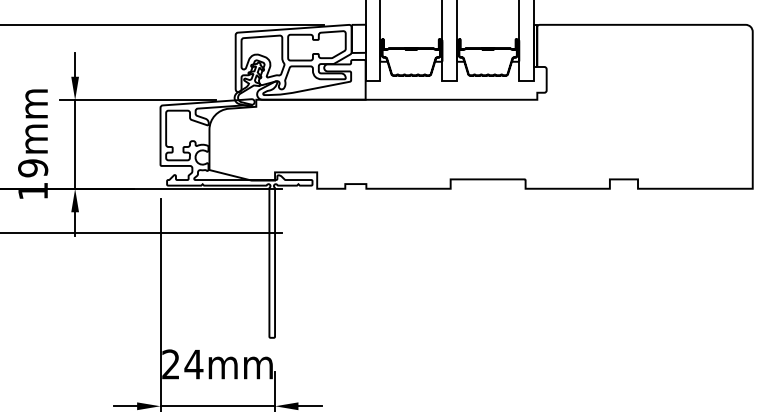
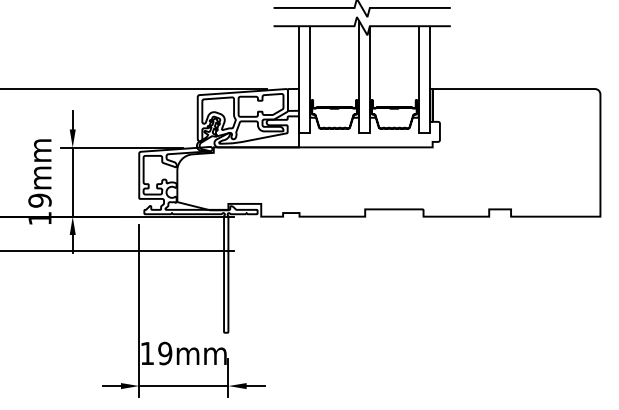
text: (182, 364) -> (156, 353), 24mm -> 19mm

